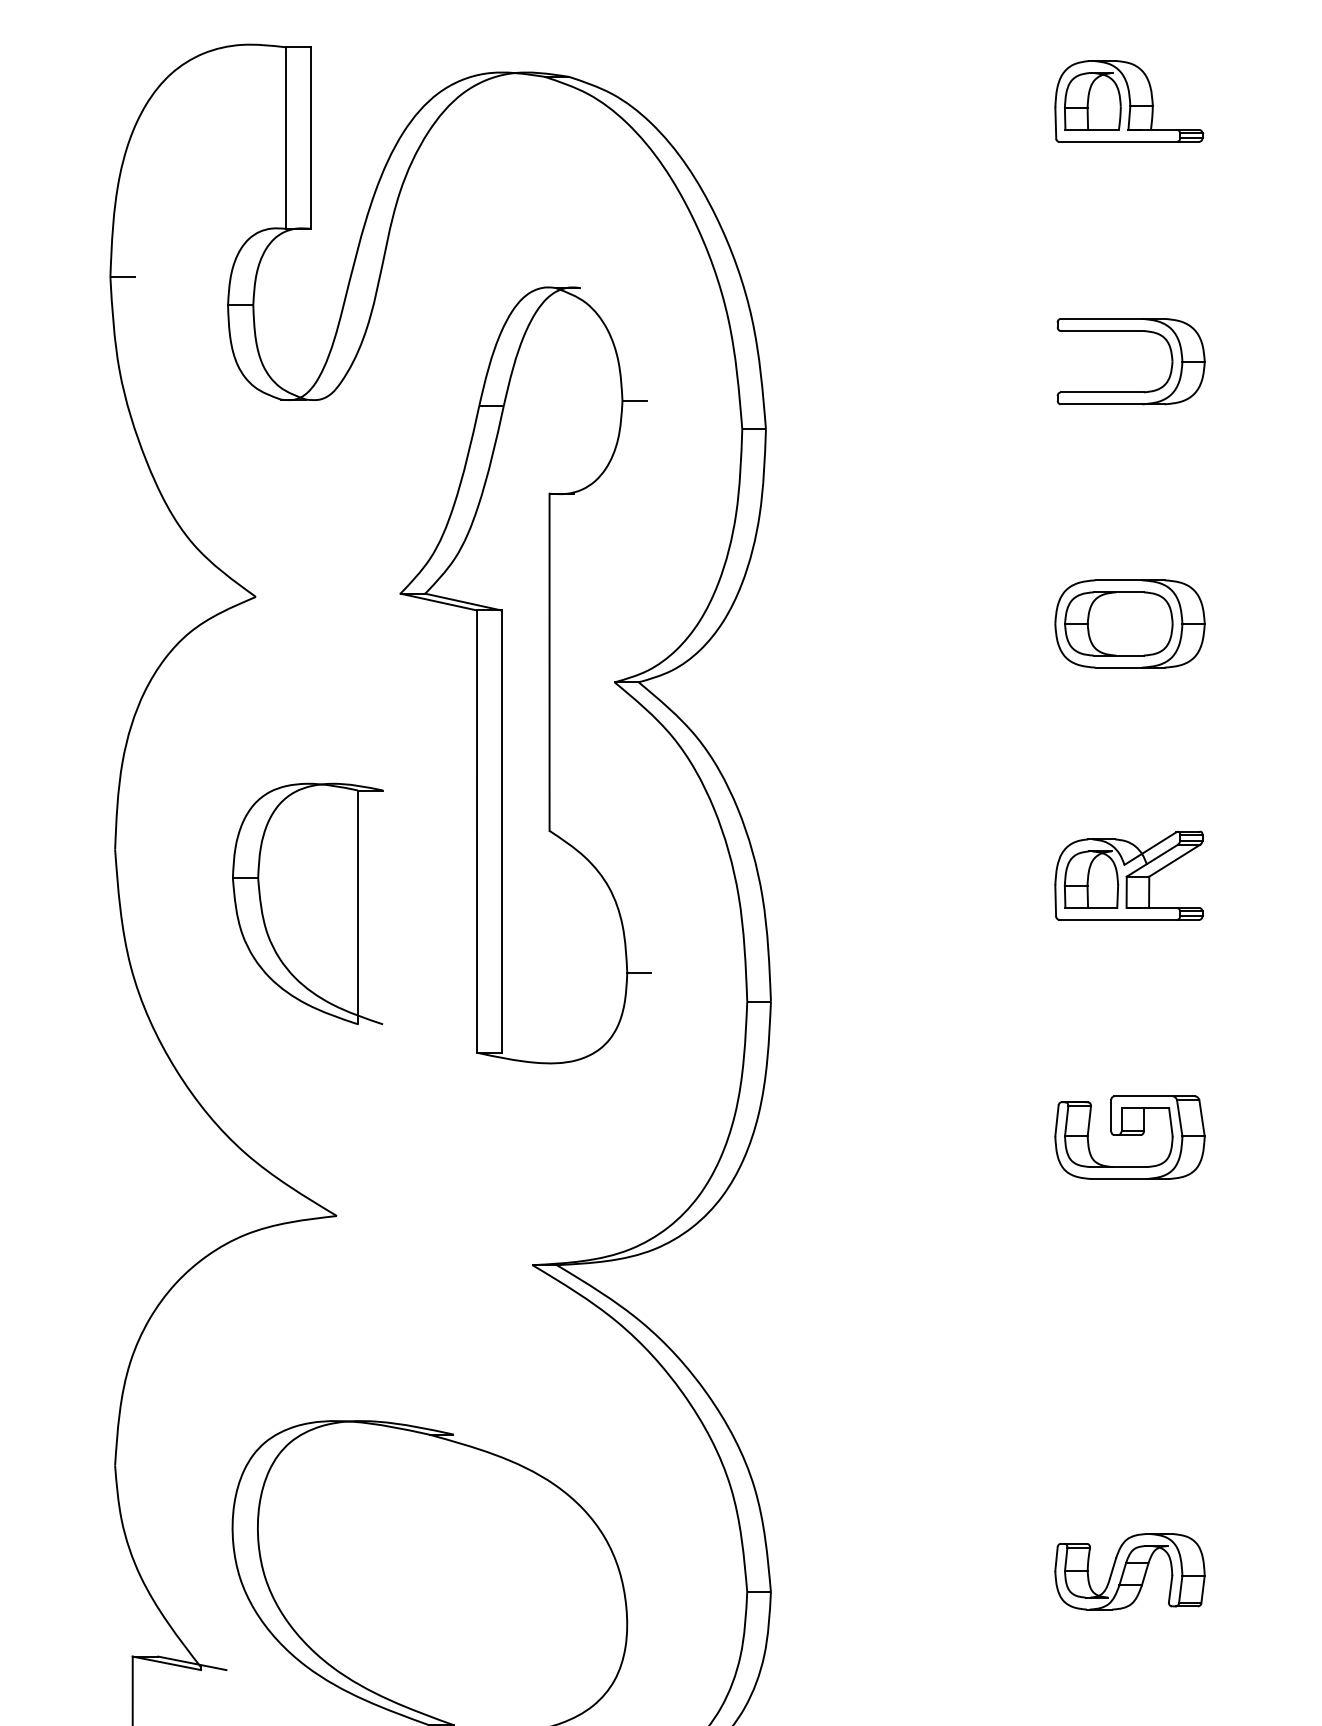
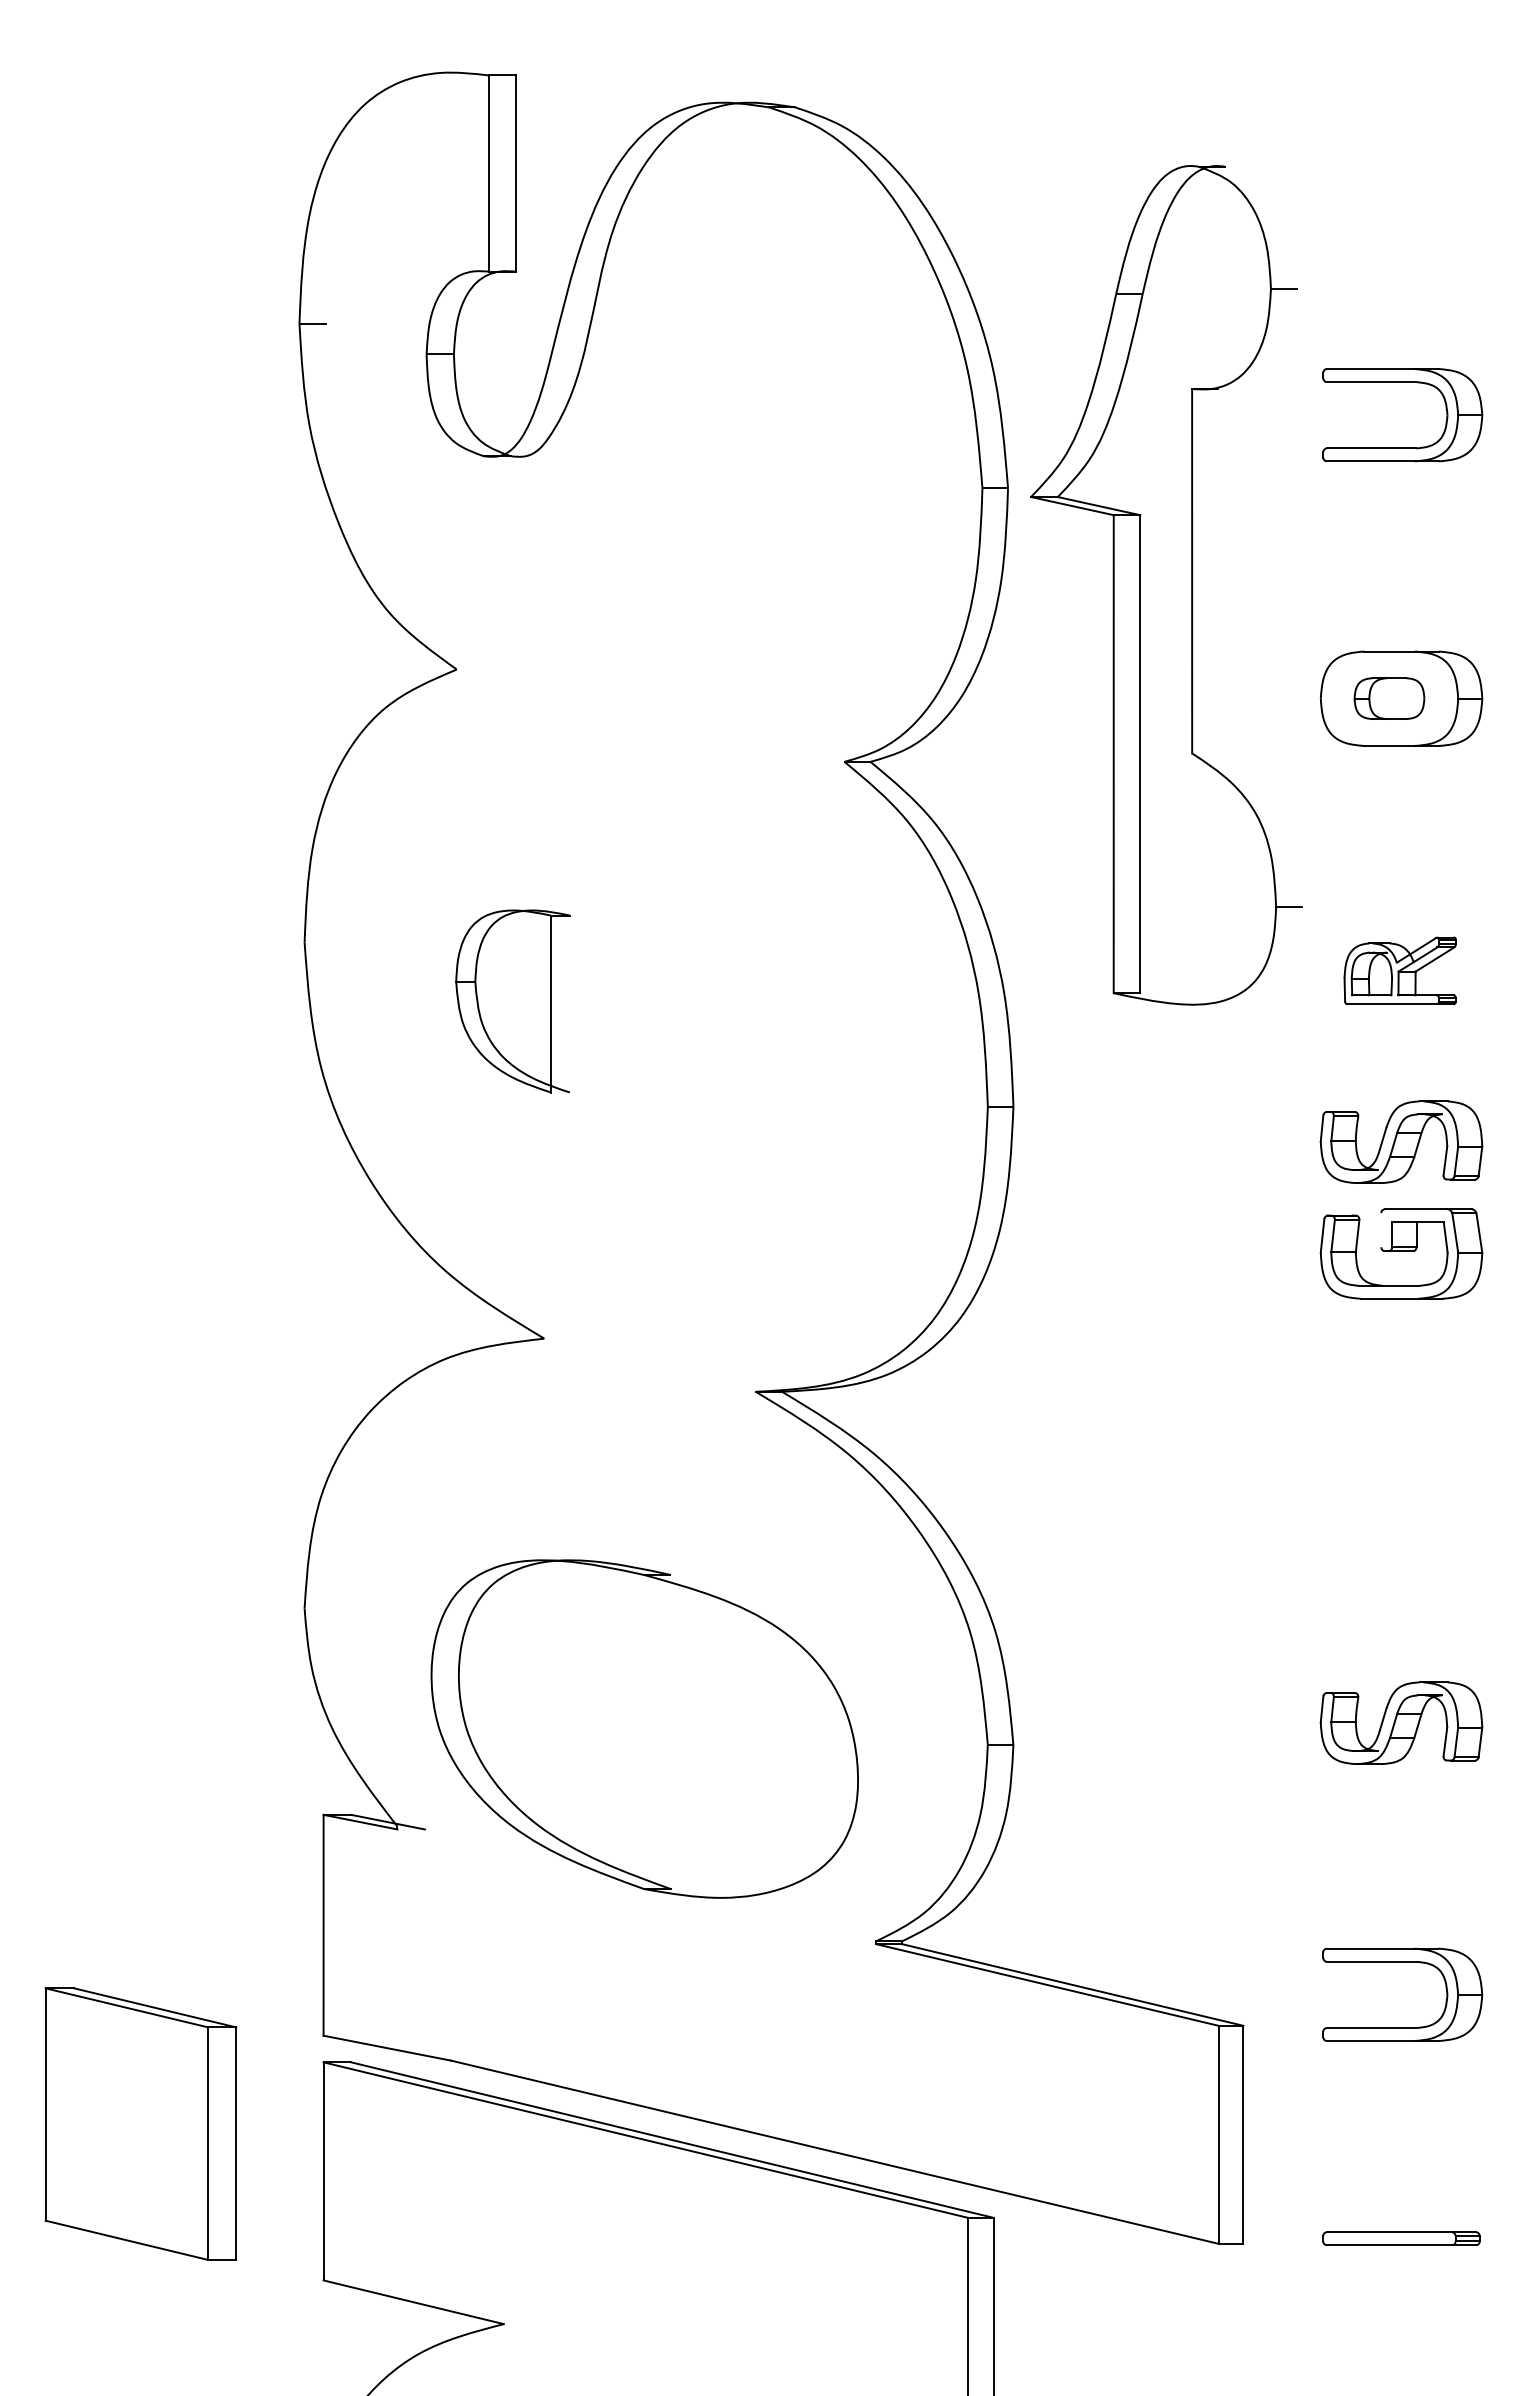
part: (1128, 100) -> (1399, 133), removed
part: (1118, 623) -> (1389, 698), size x0.6
part: (525, 675) -> (1166, 585), moved
part: (1128, 875) -> (1399, 970), size x0.7
part: (307, 904) -> (512, 1001), size x0.7
part: (1129, 1033) -> (1401, 1141), added
line: (1111, 1115) -> (1381, 1230), removed

